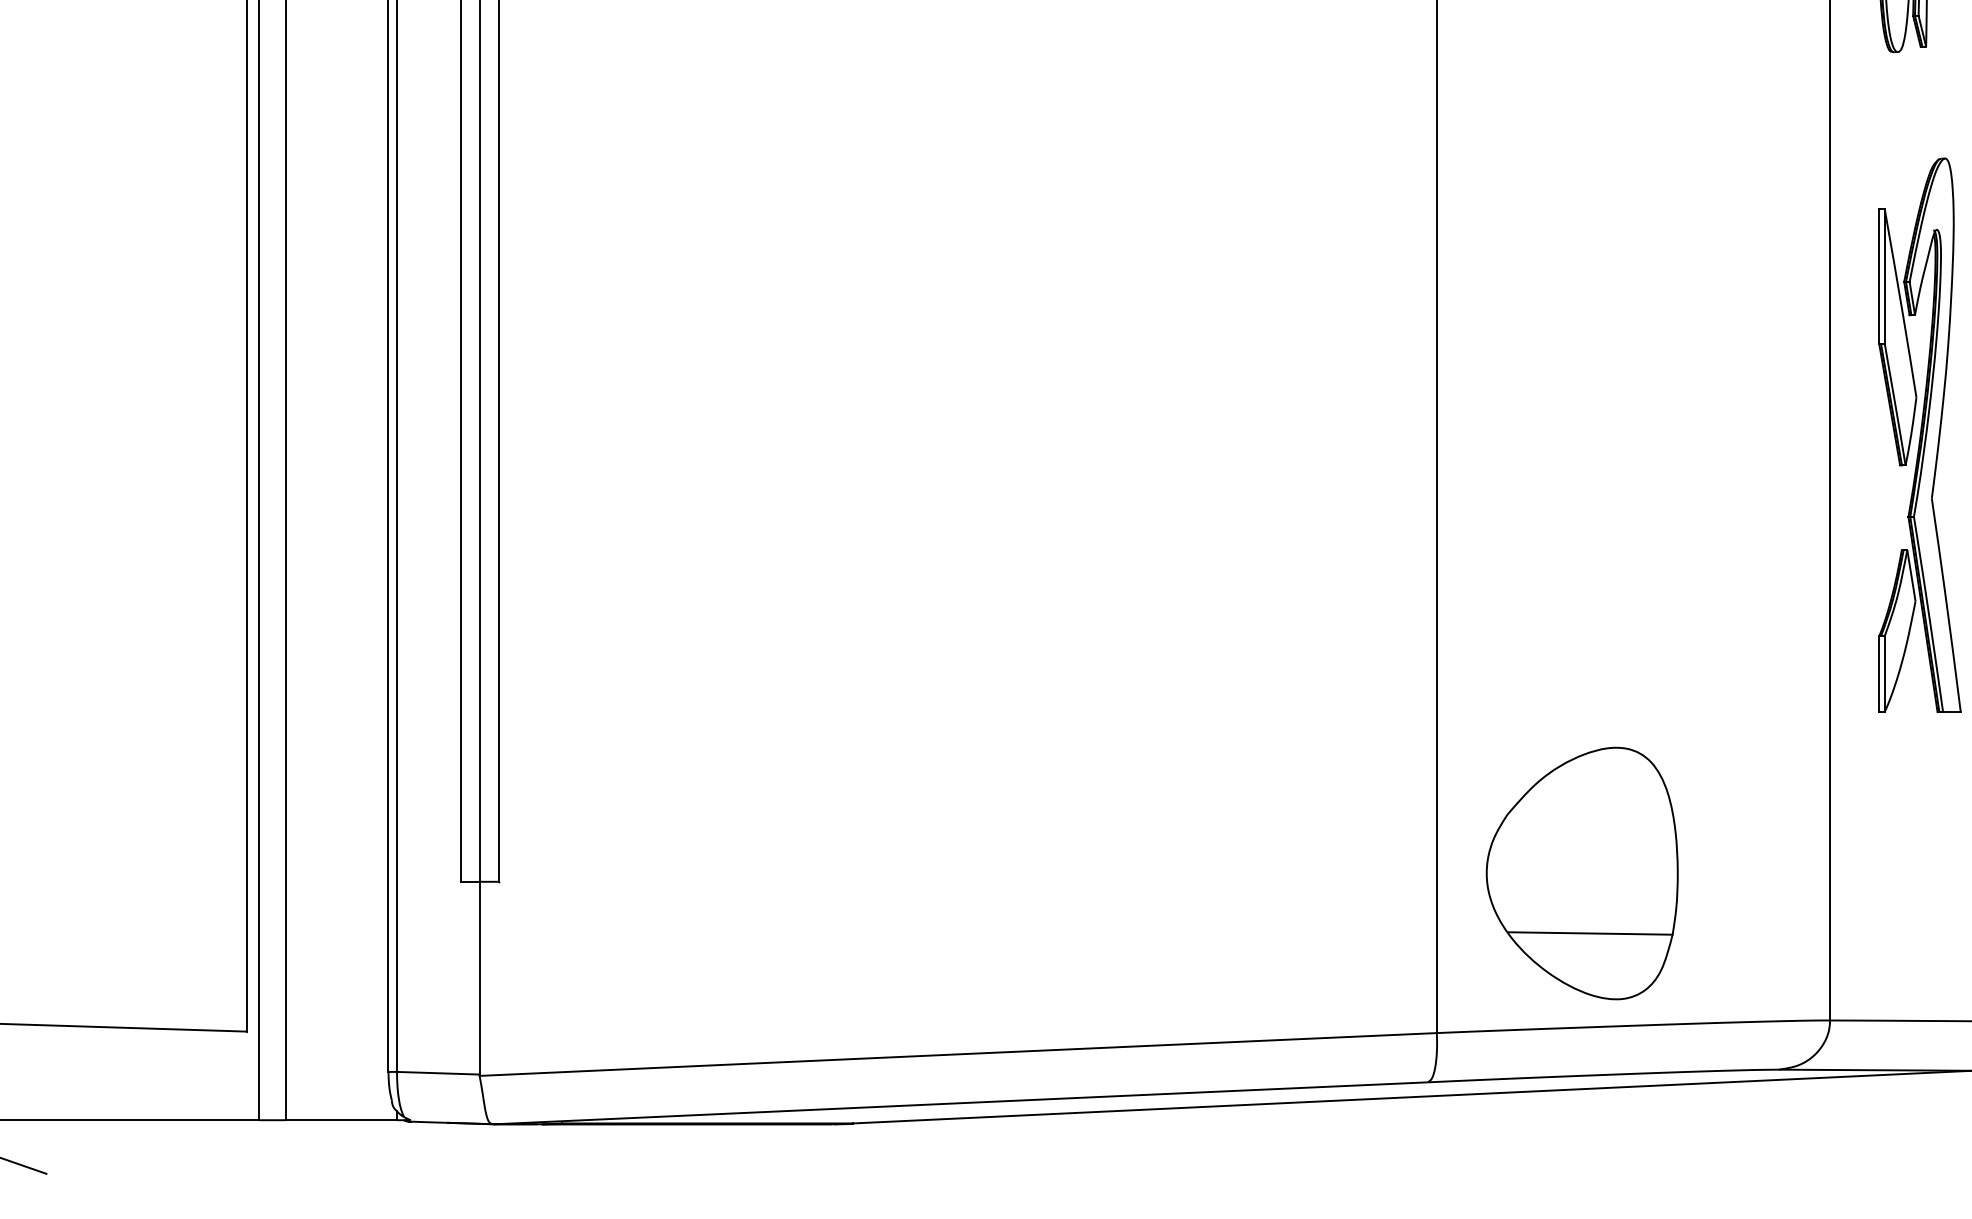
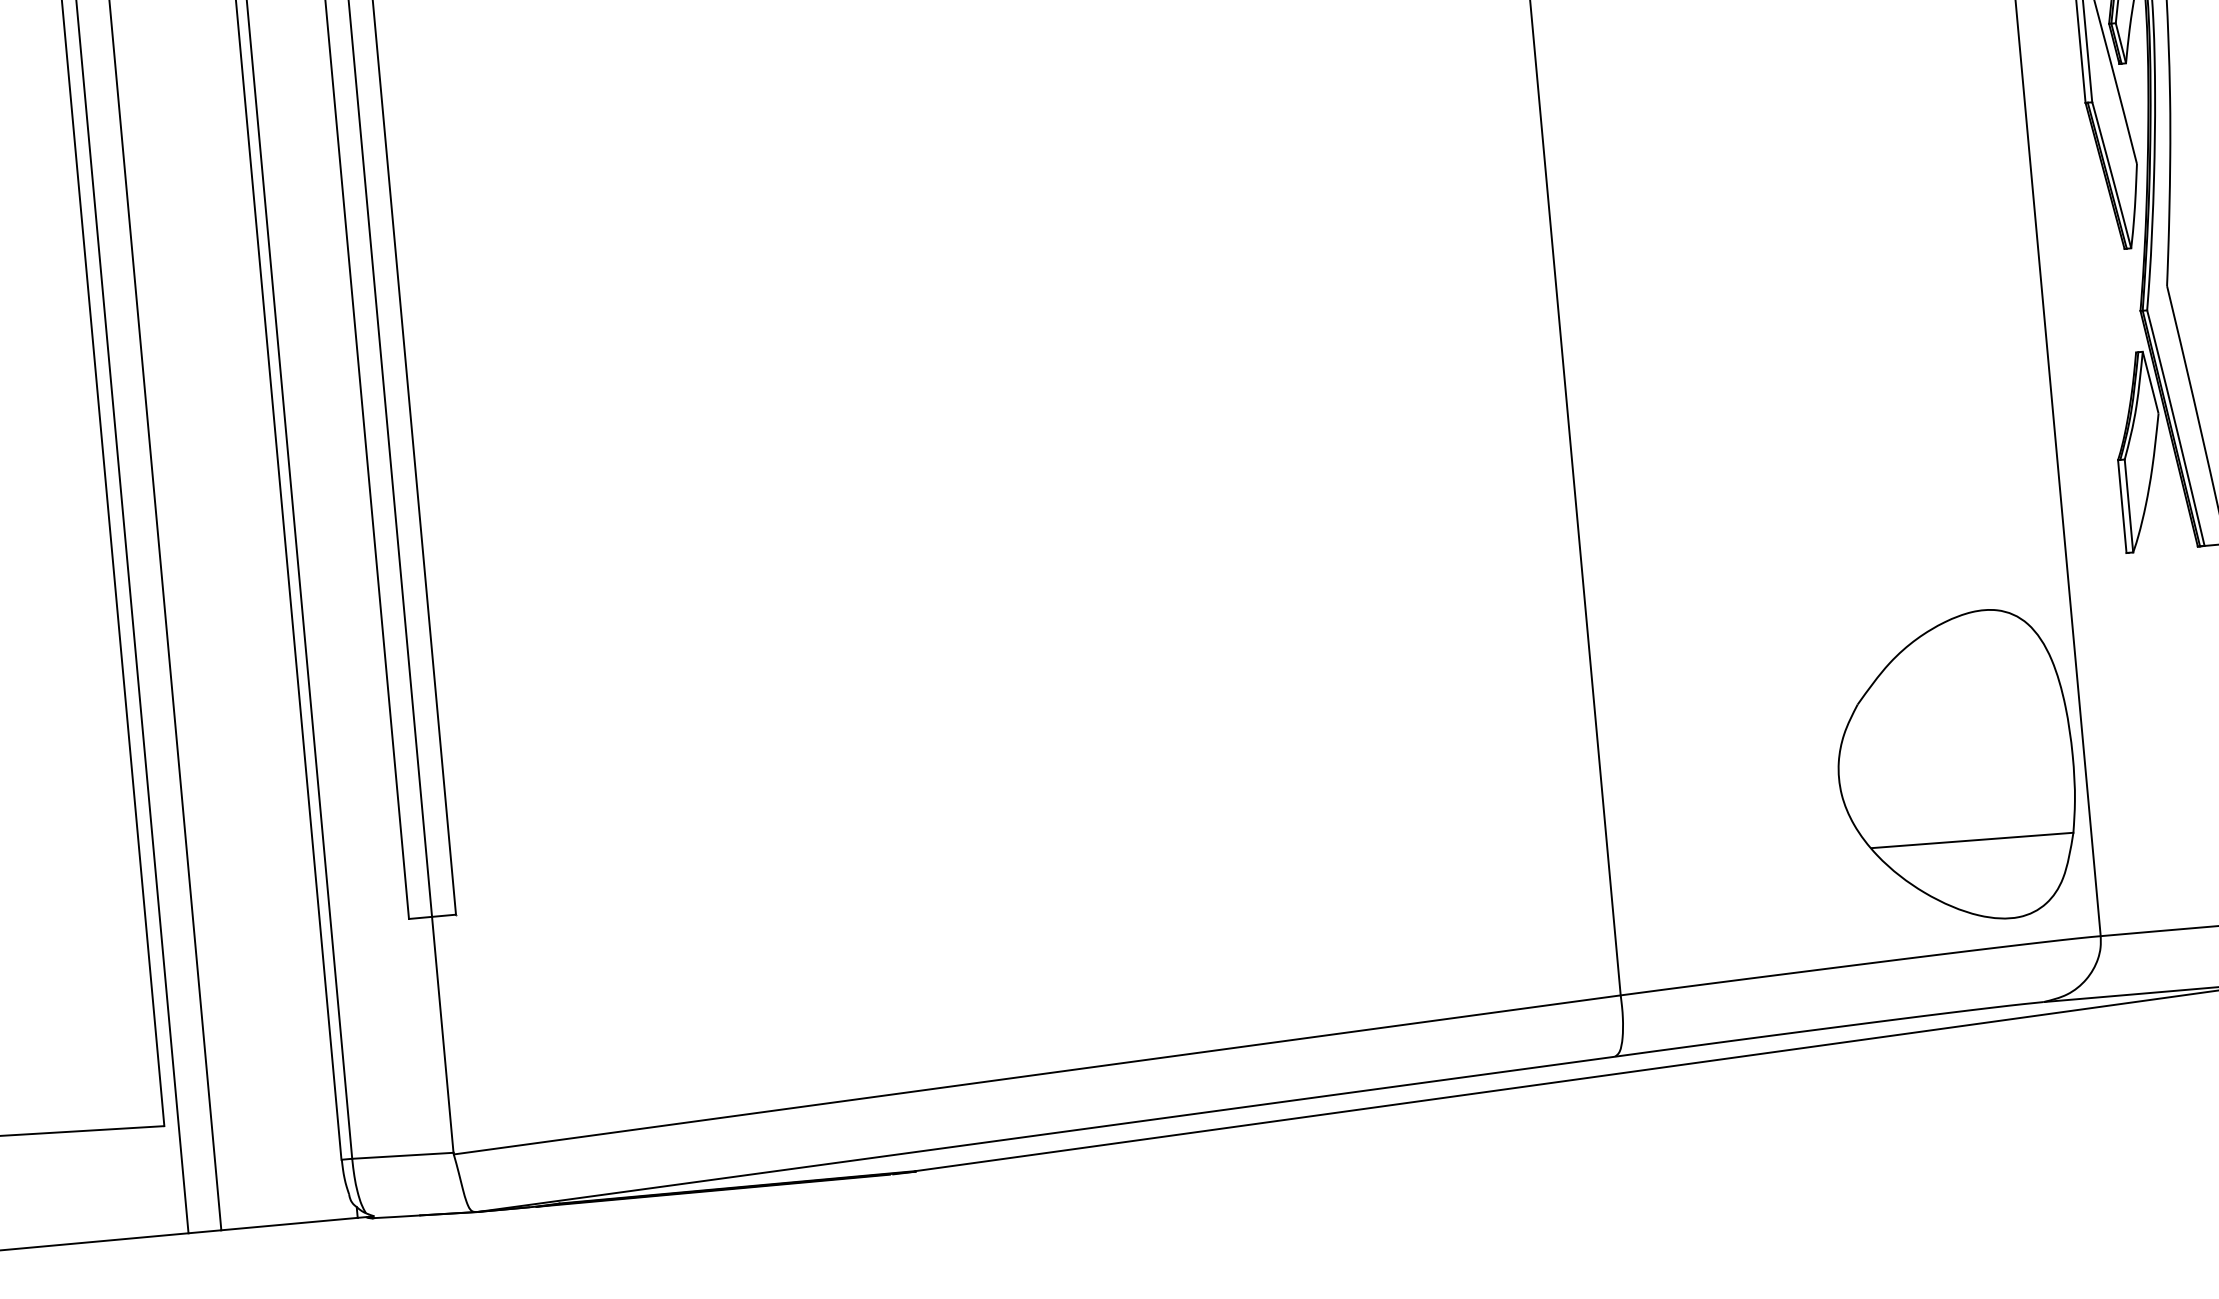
part: (1581, 873) -> (1955, 768), moved

